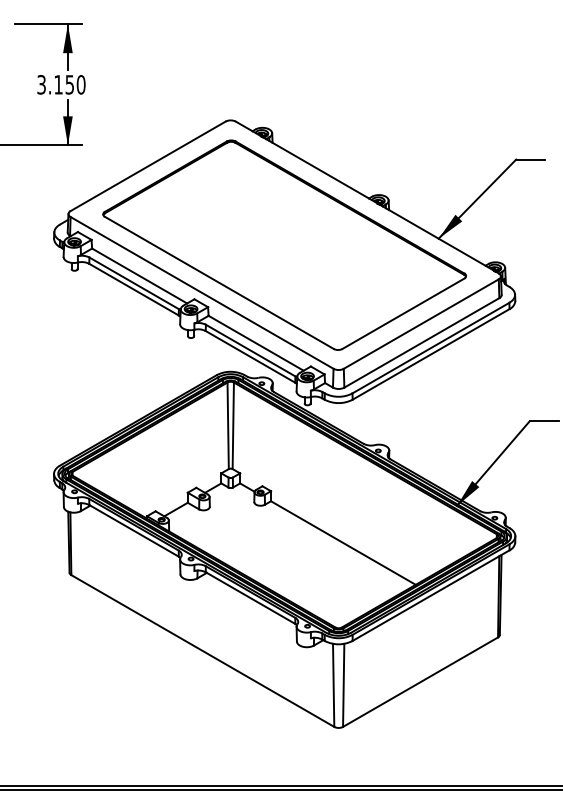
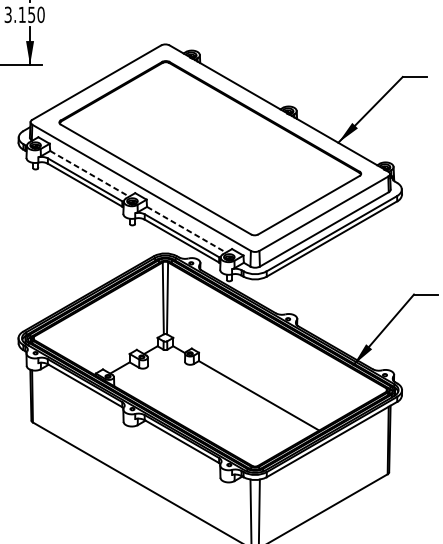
line: (139, 276) -> (89, 174), solid -> dashed
line: (256, 343) -> (186, 229), solid -> dashed

